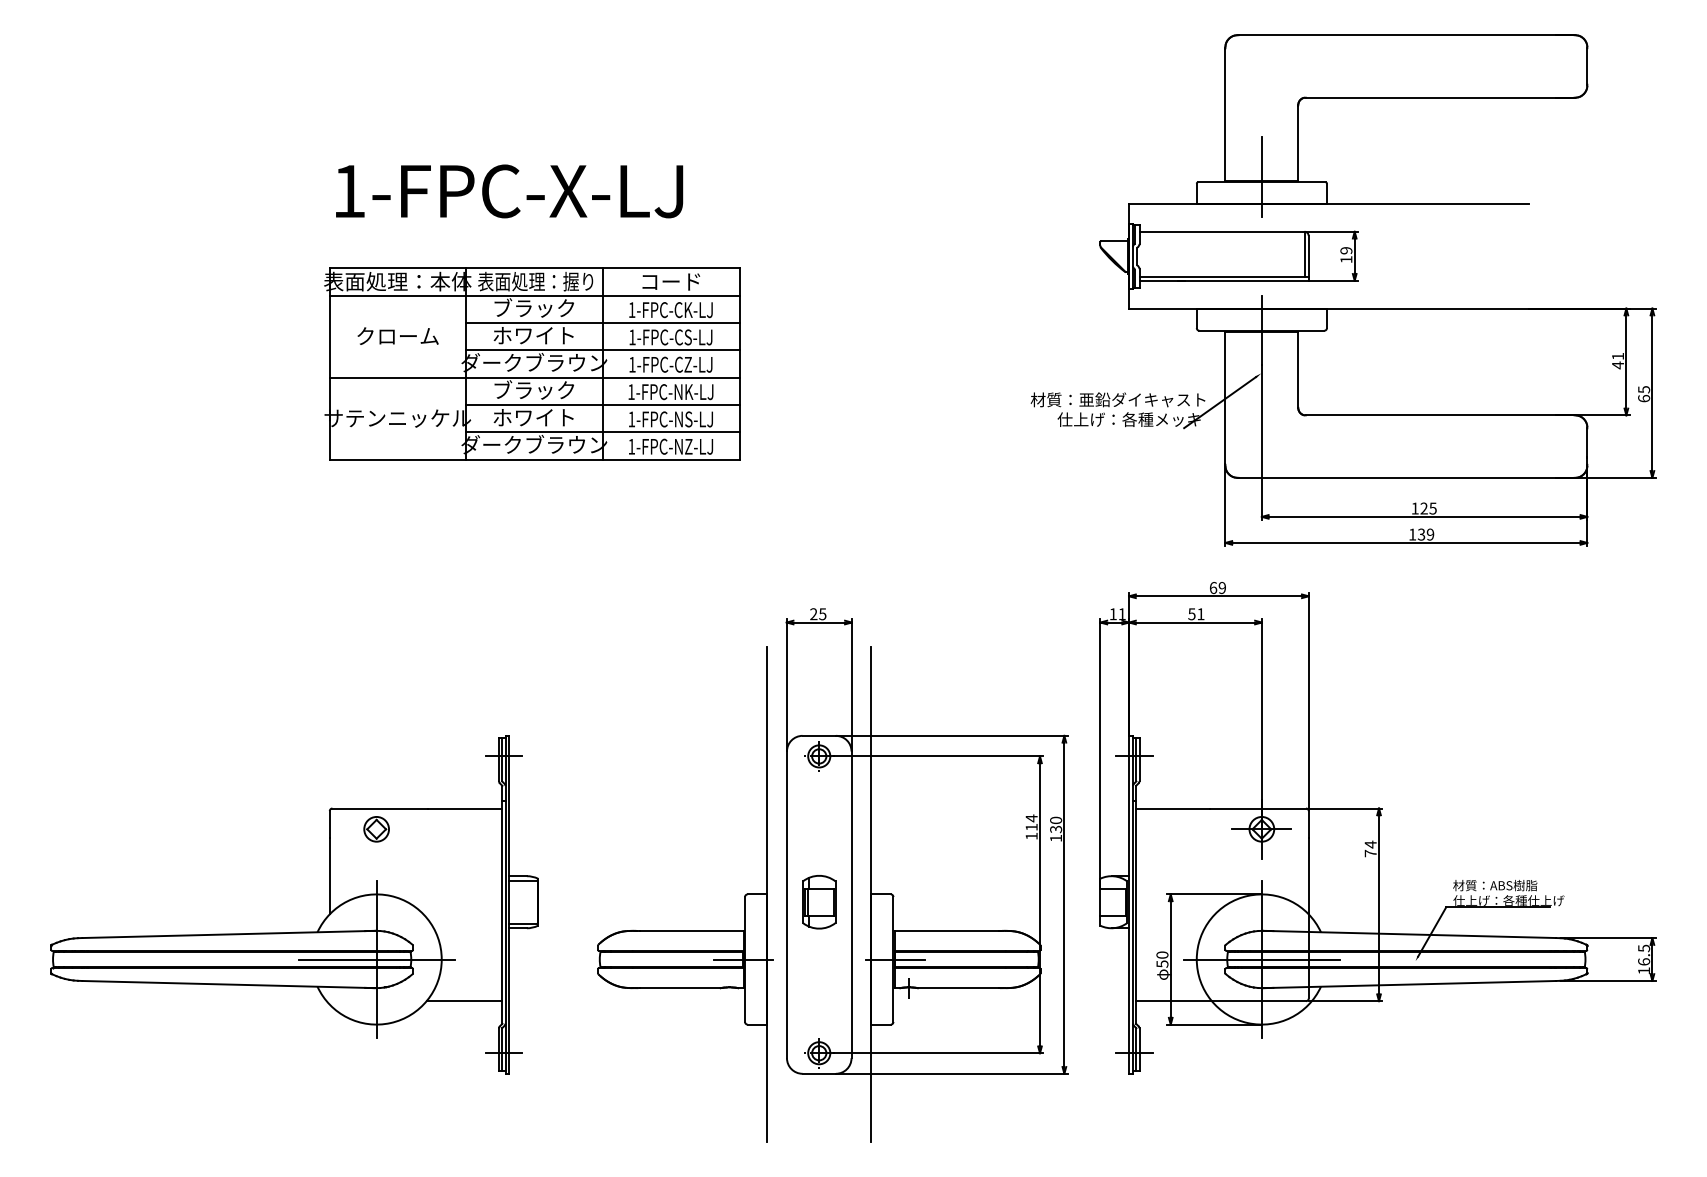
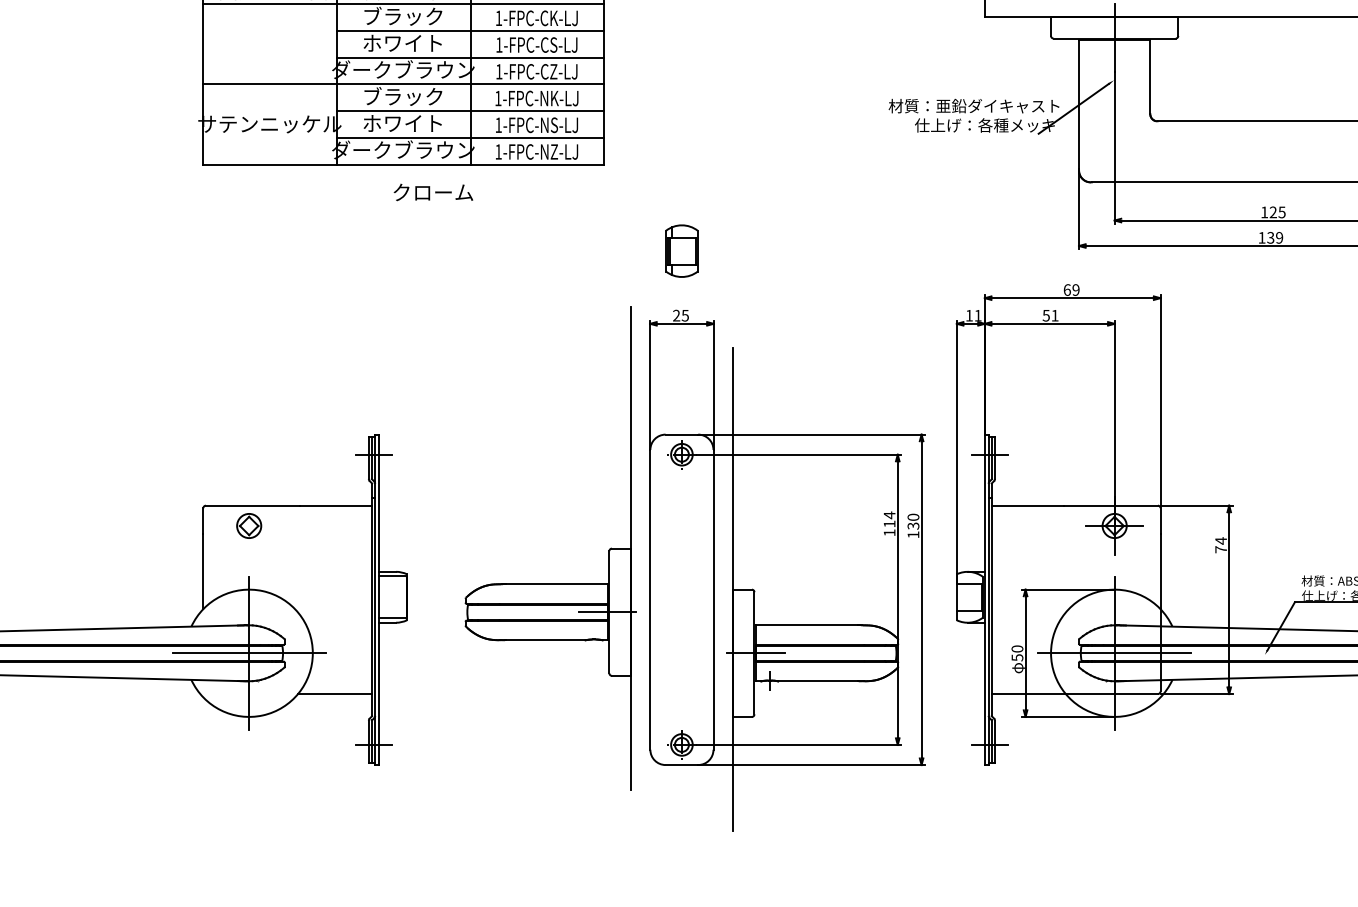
text: (397, 335) -> (432, 191), moved
part: (819, 902) -> (682, 251), moved
part: (685, 930) -> (551, 583), moved

